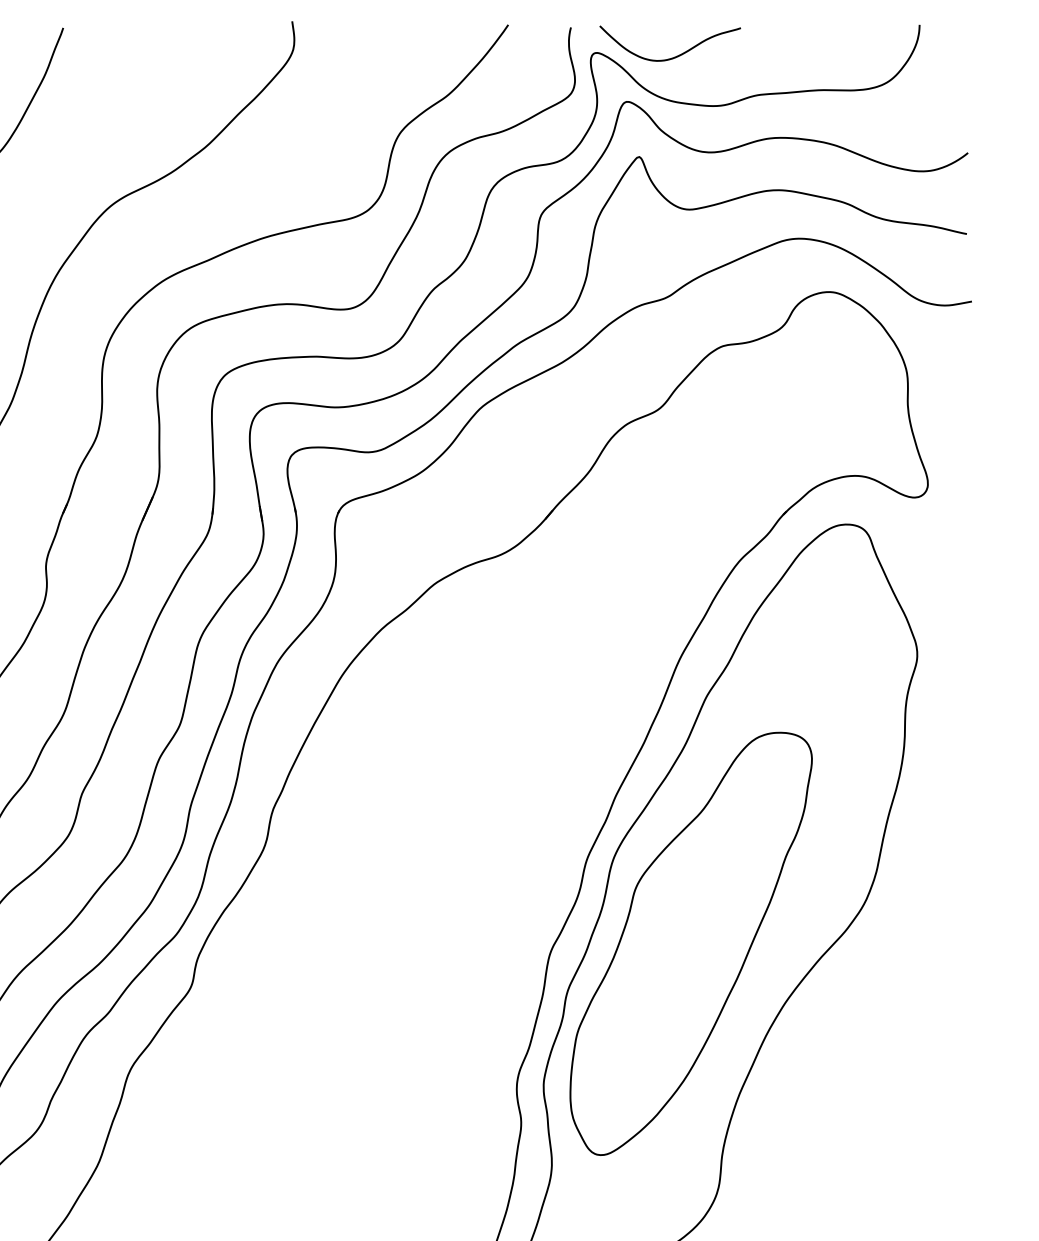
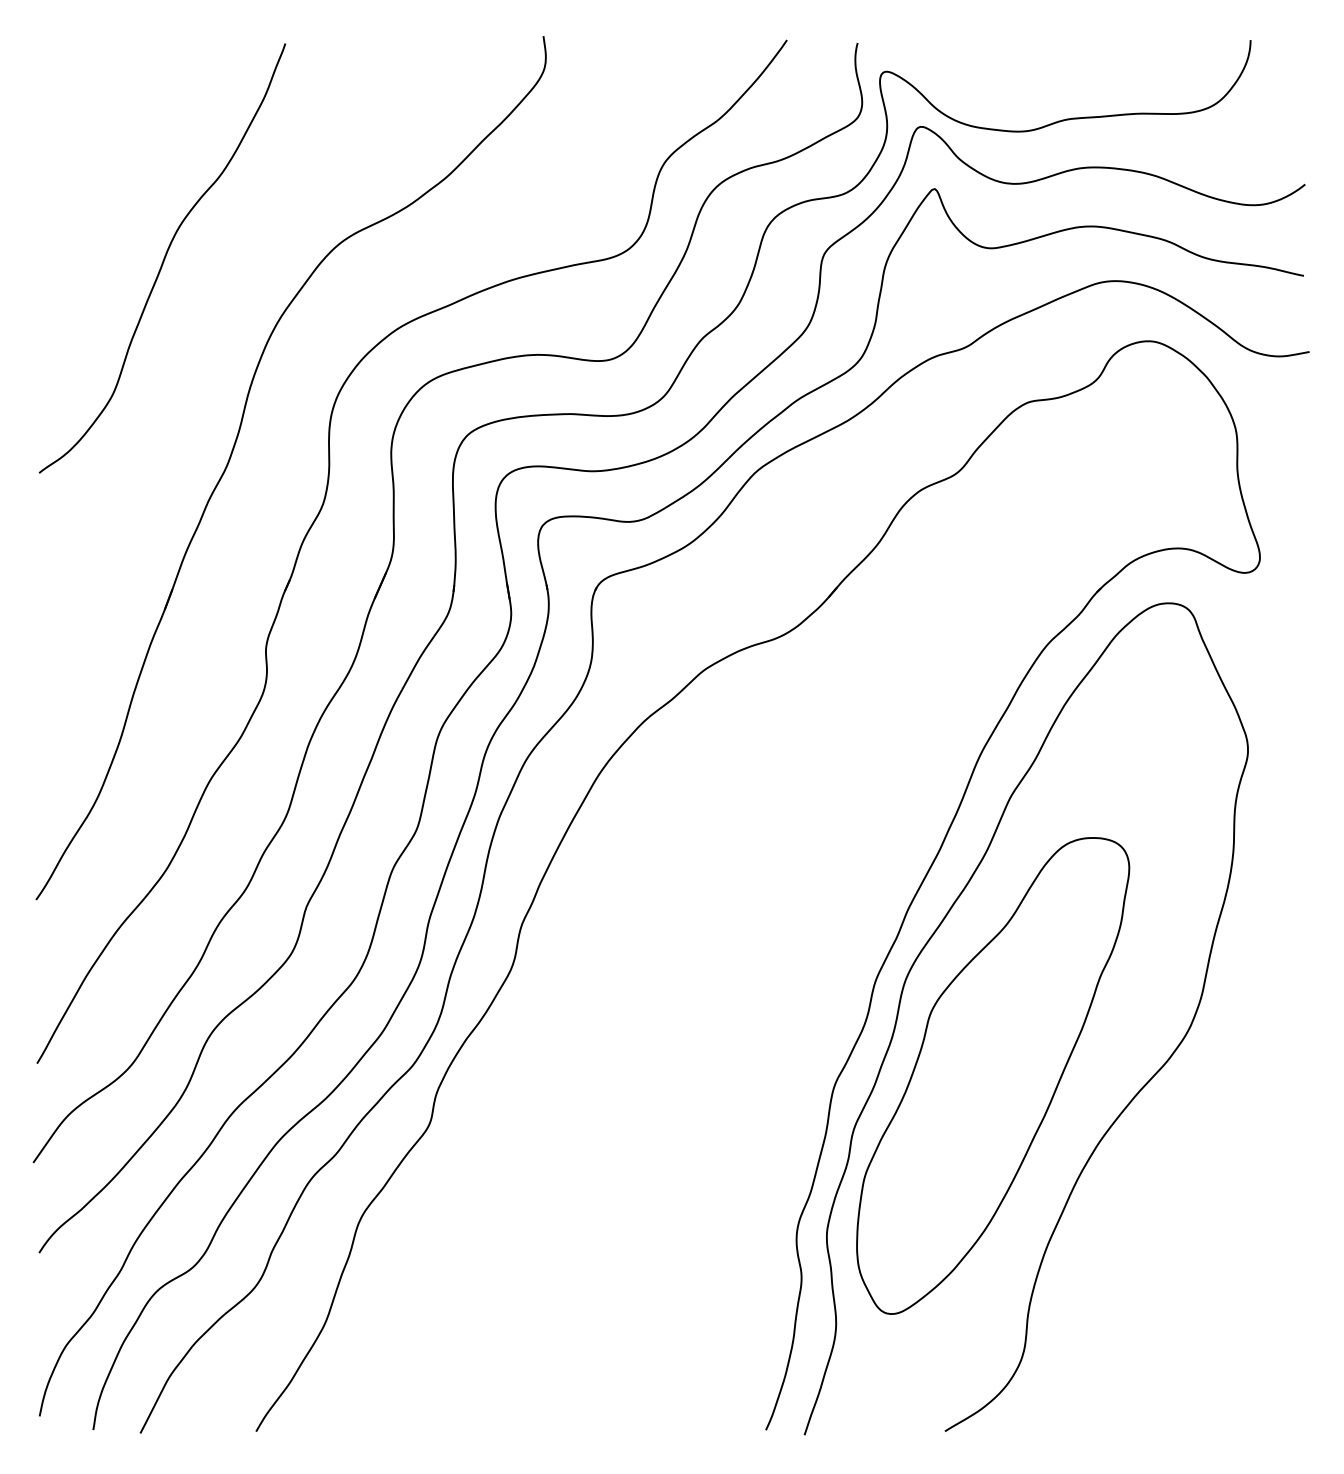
curve: (675, 56) -> (975, 75), removed

